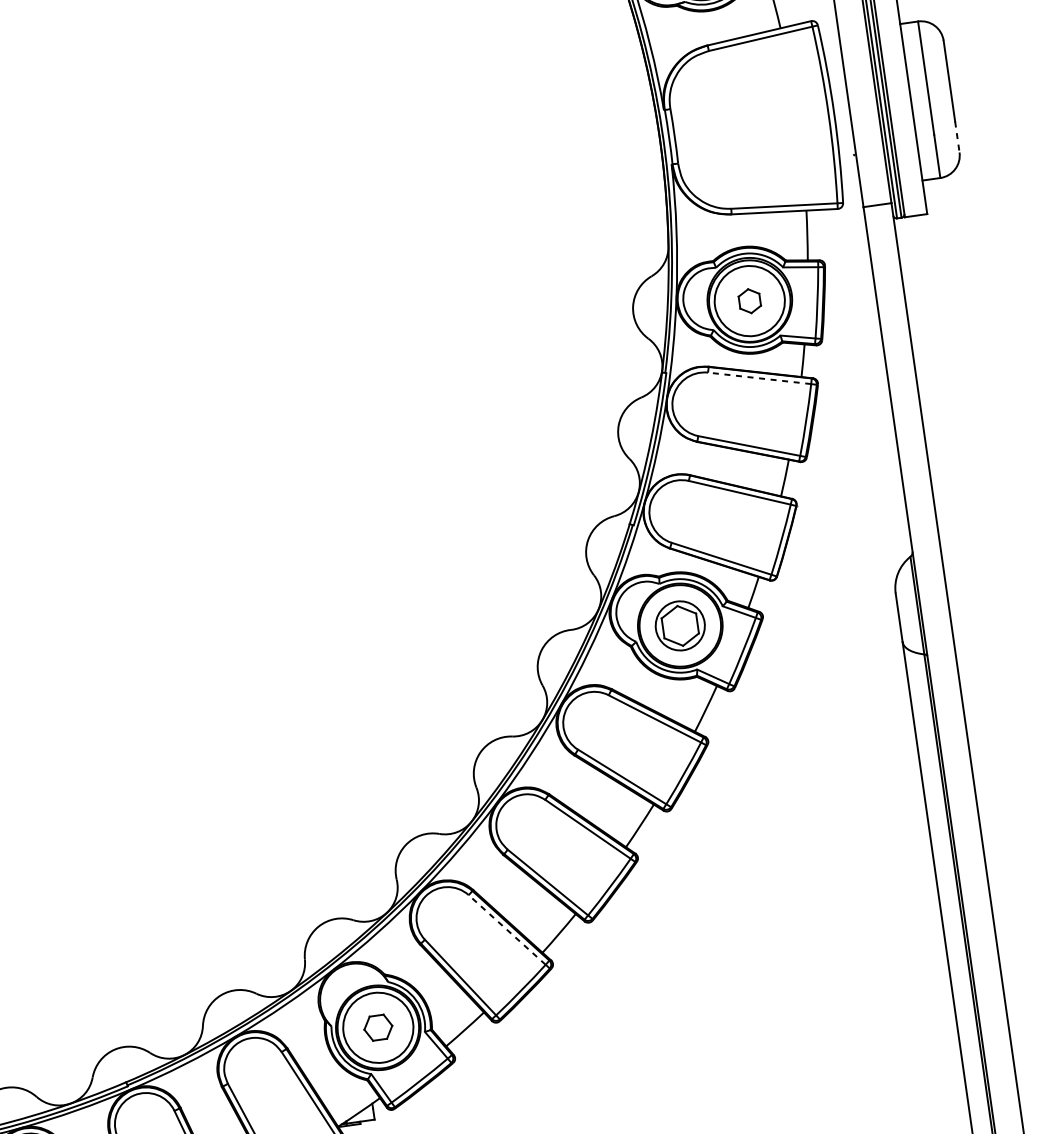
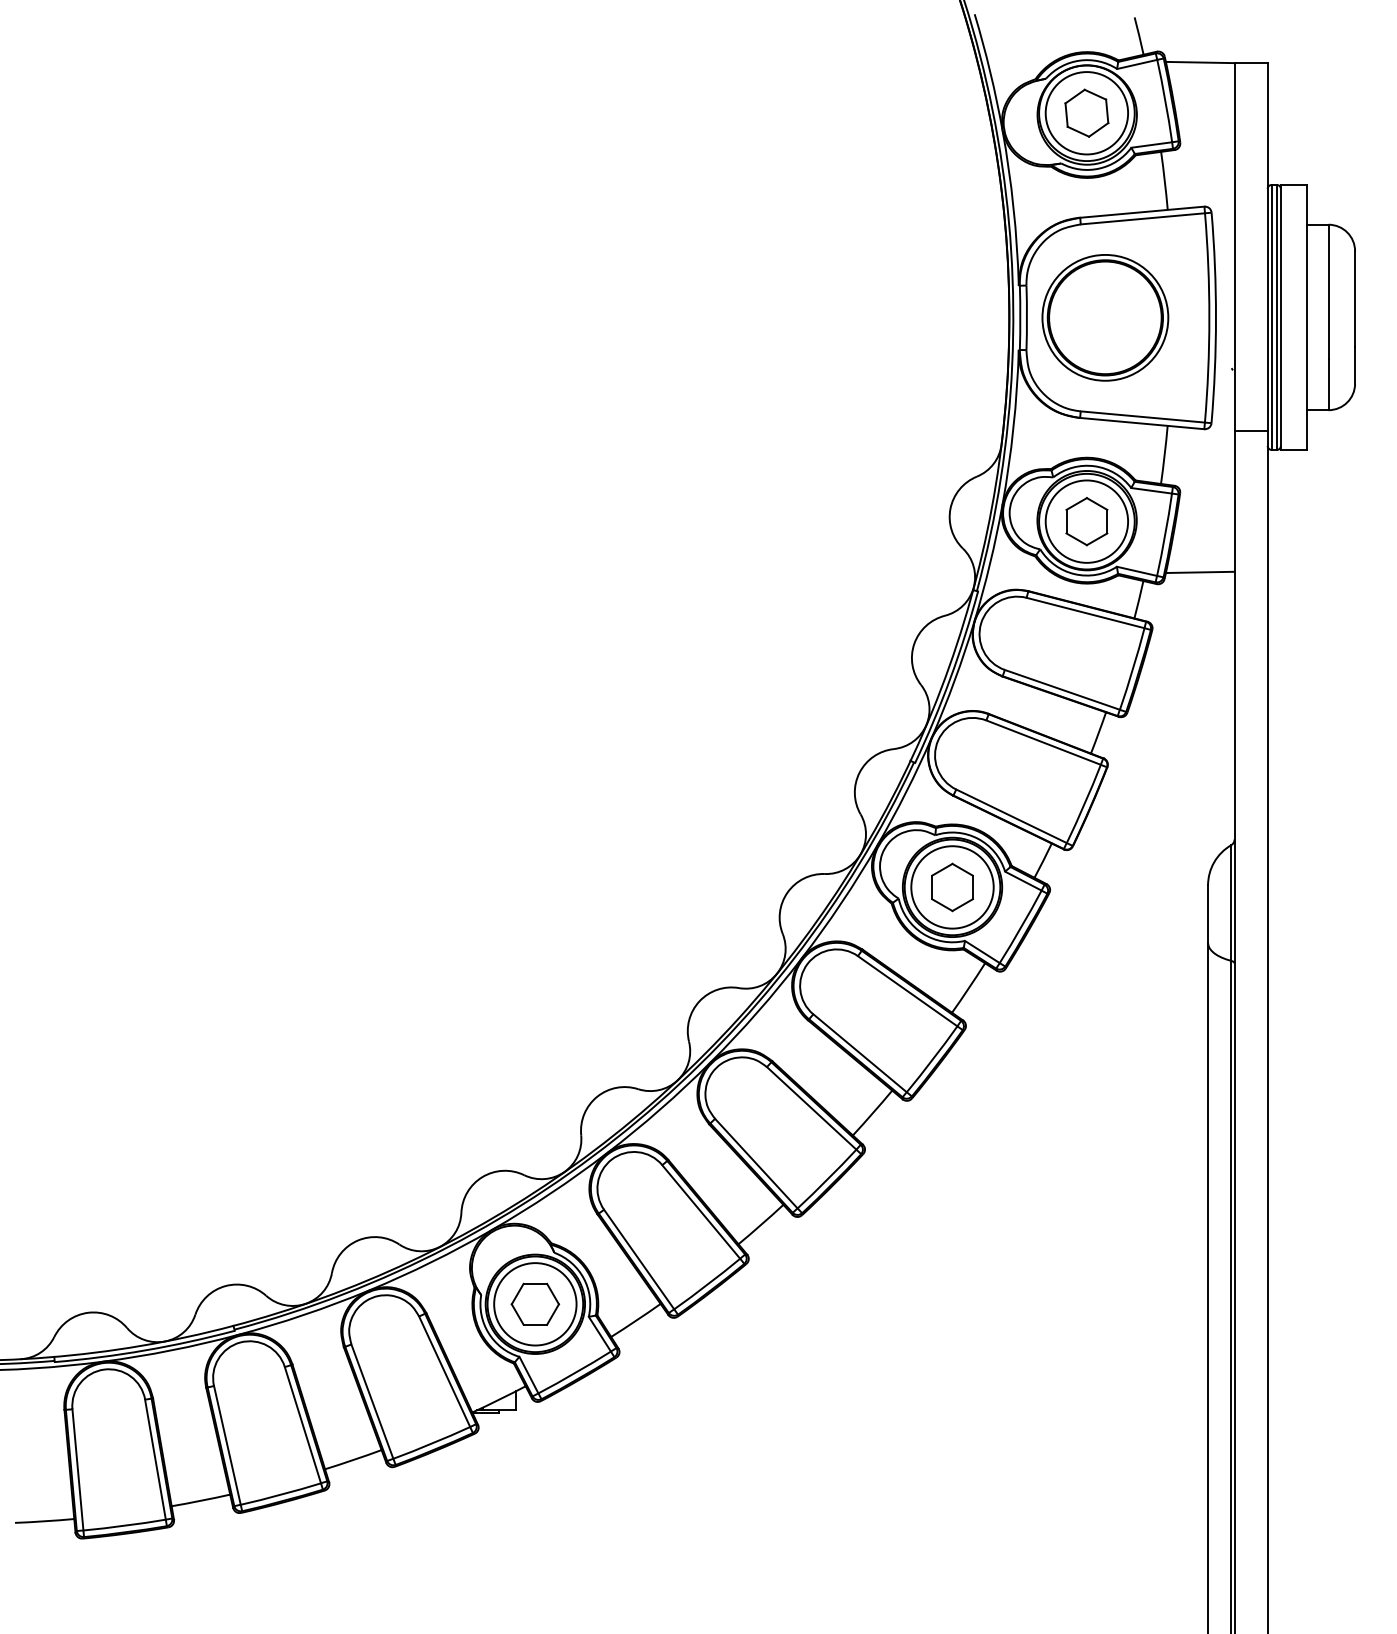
part: (740, 126) -> (1105, 317), added
line: (957, 137) -> (1355, 365), dashed -> solid
part: (749, 301) -> (1086, 521), size x1.67
line: (850, 330) -> (1199, 572), added
line: (759, 378) -> (1085, 613), dashed -> solid
circle: (680, 625) -> (952, 887), size x1.43
line: (507, 929) -> (701, 1211), dashed -> solid
part: (378, 1027) -> (535, 1303), size x1.43

